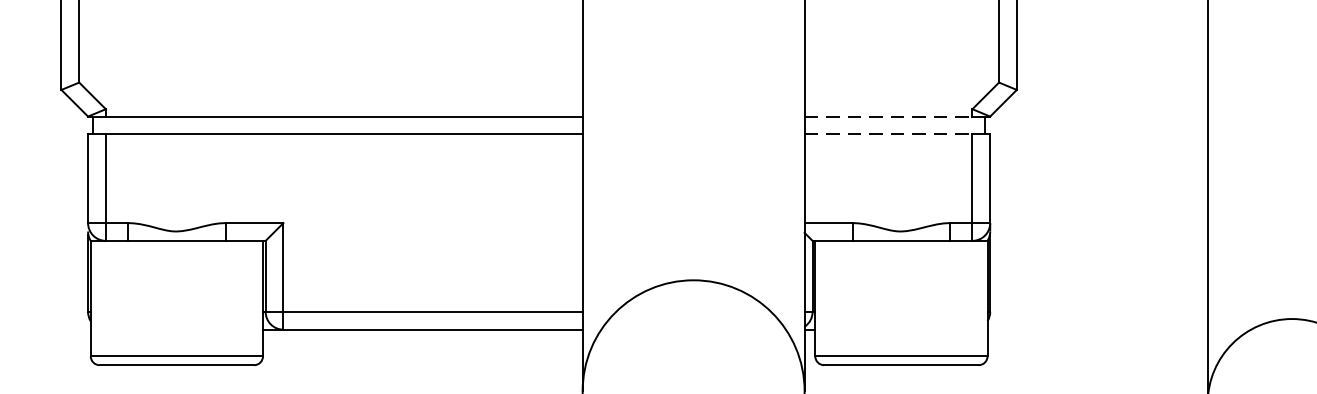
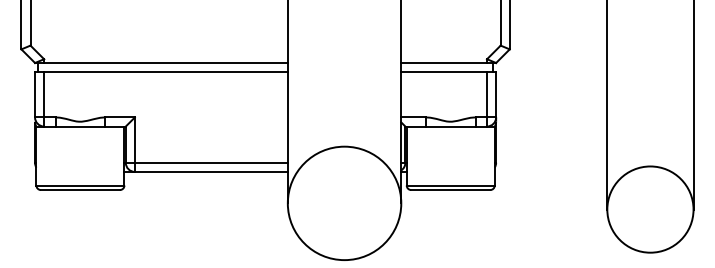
line: (889, 117) -> (444, 63), dashed -> solid
line: (889, 135) -> (444, 72), dashed -> solid

